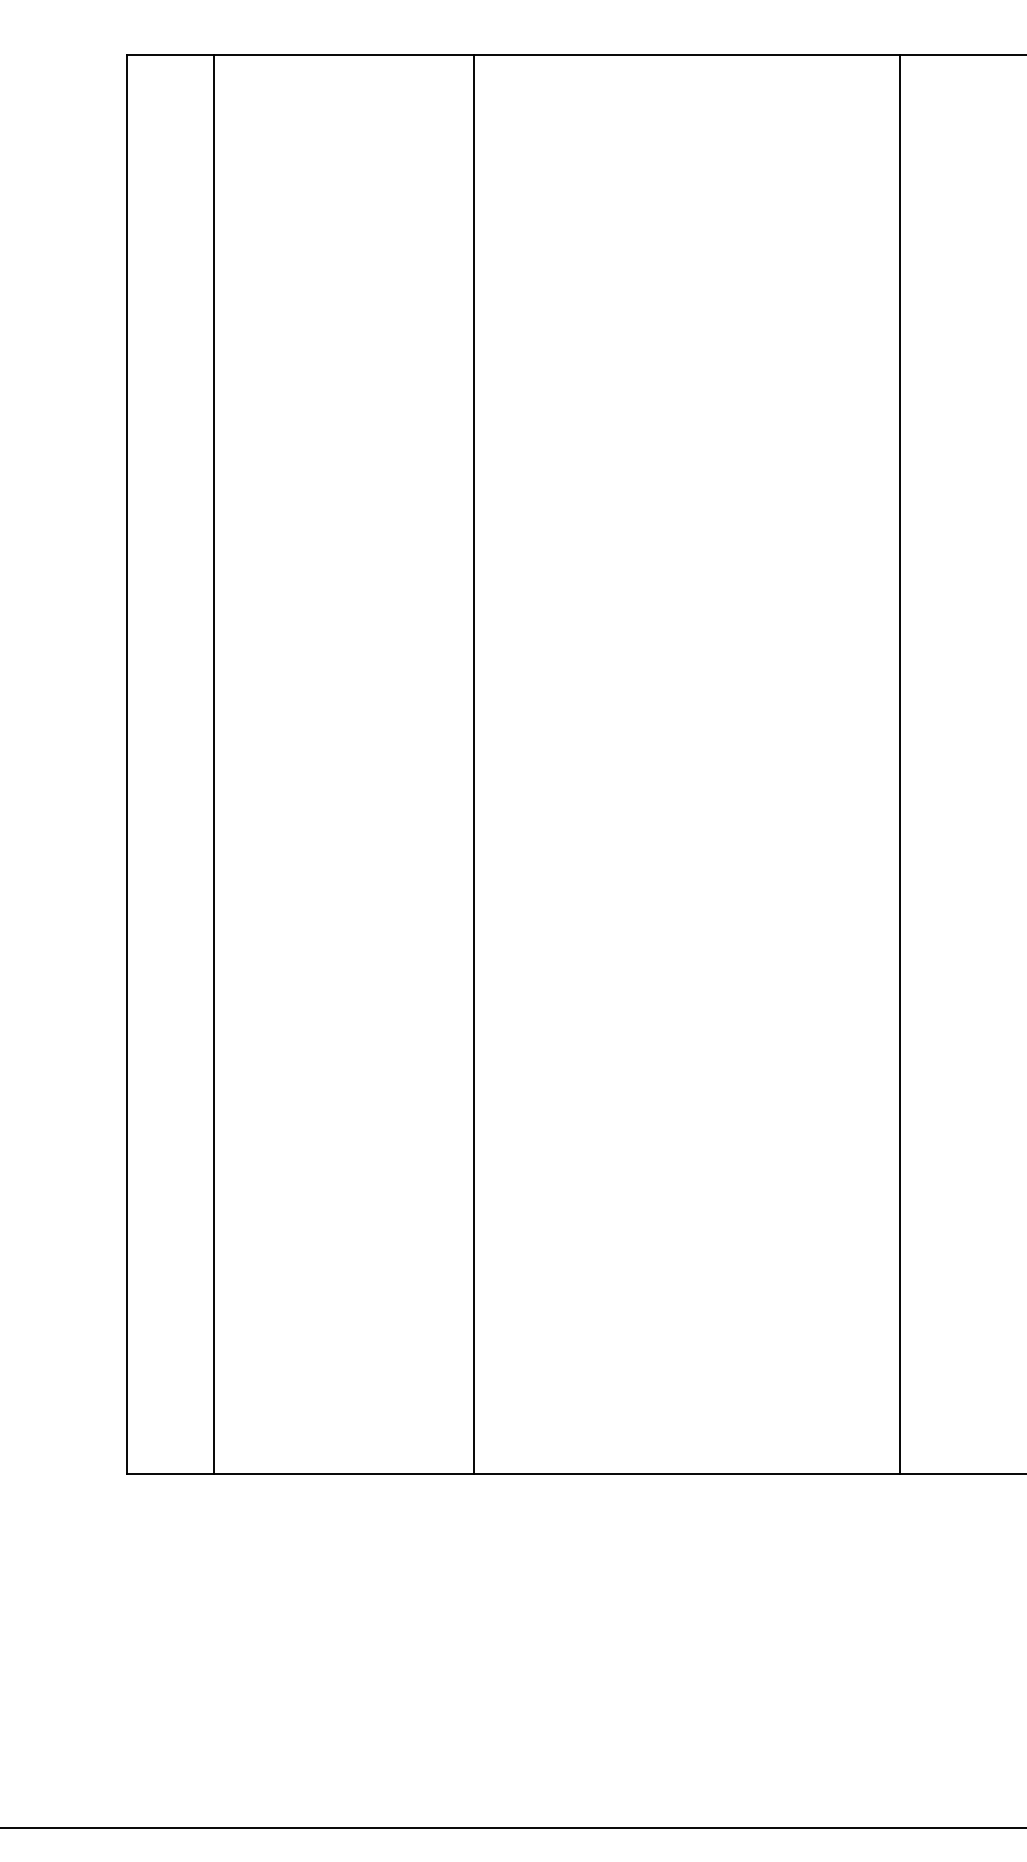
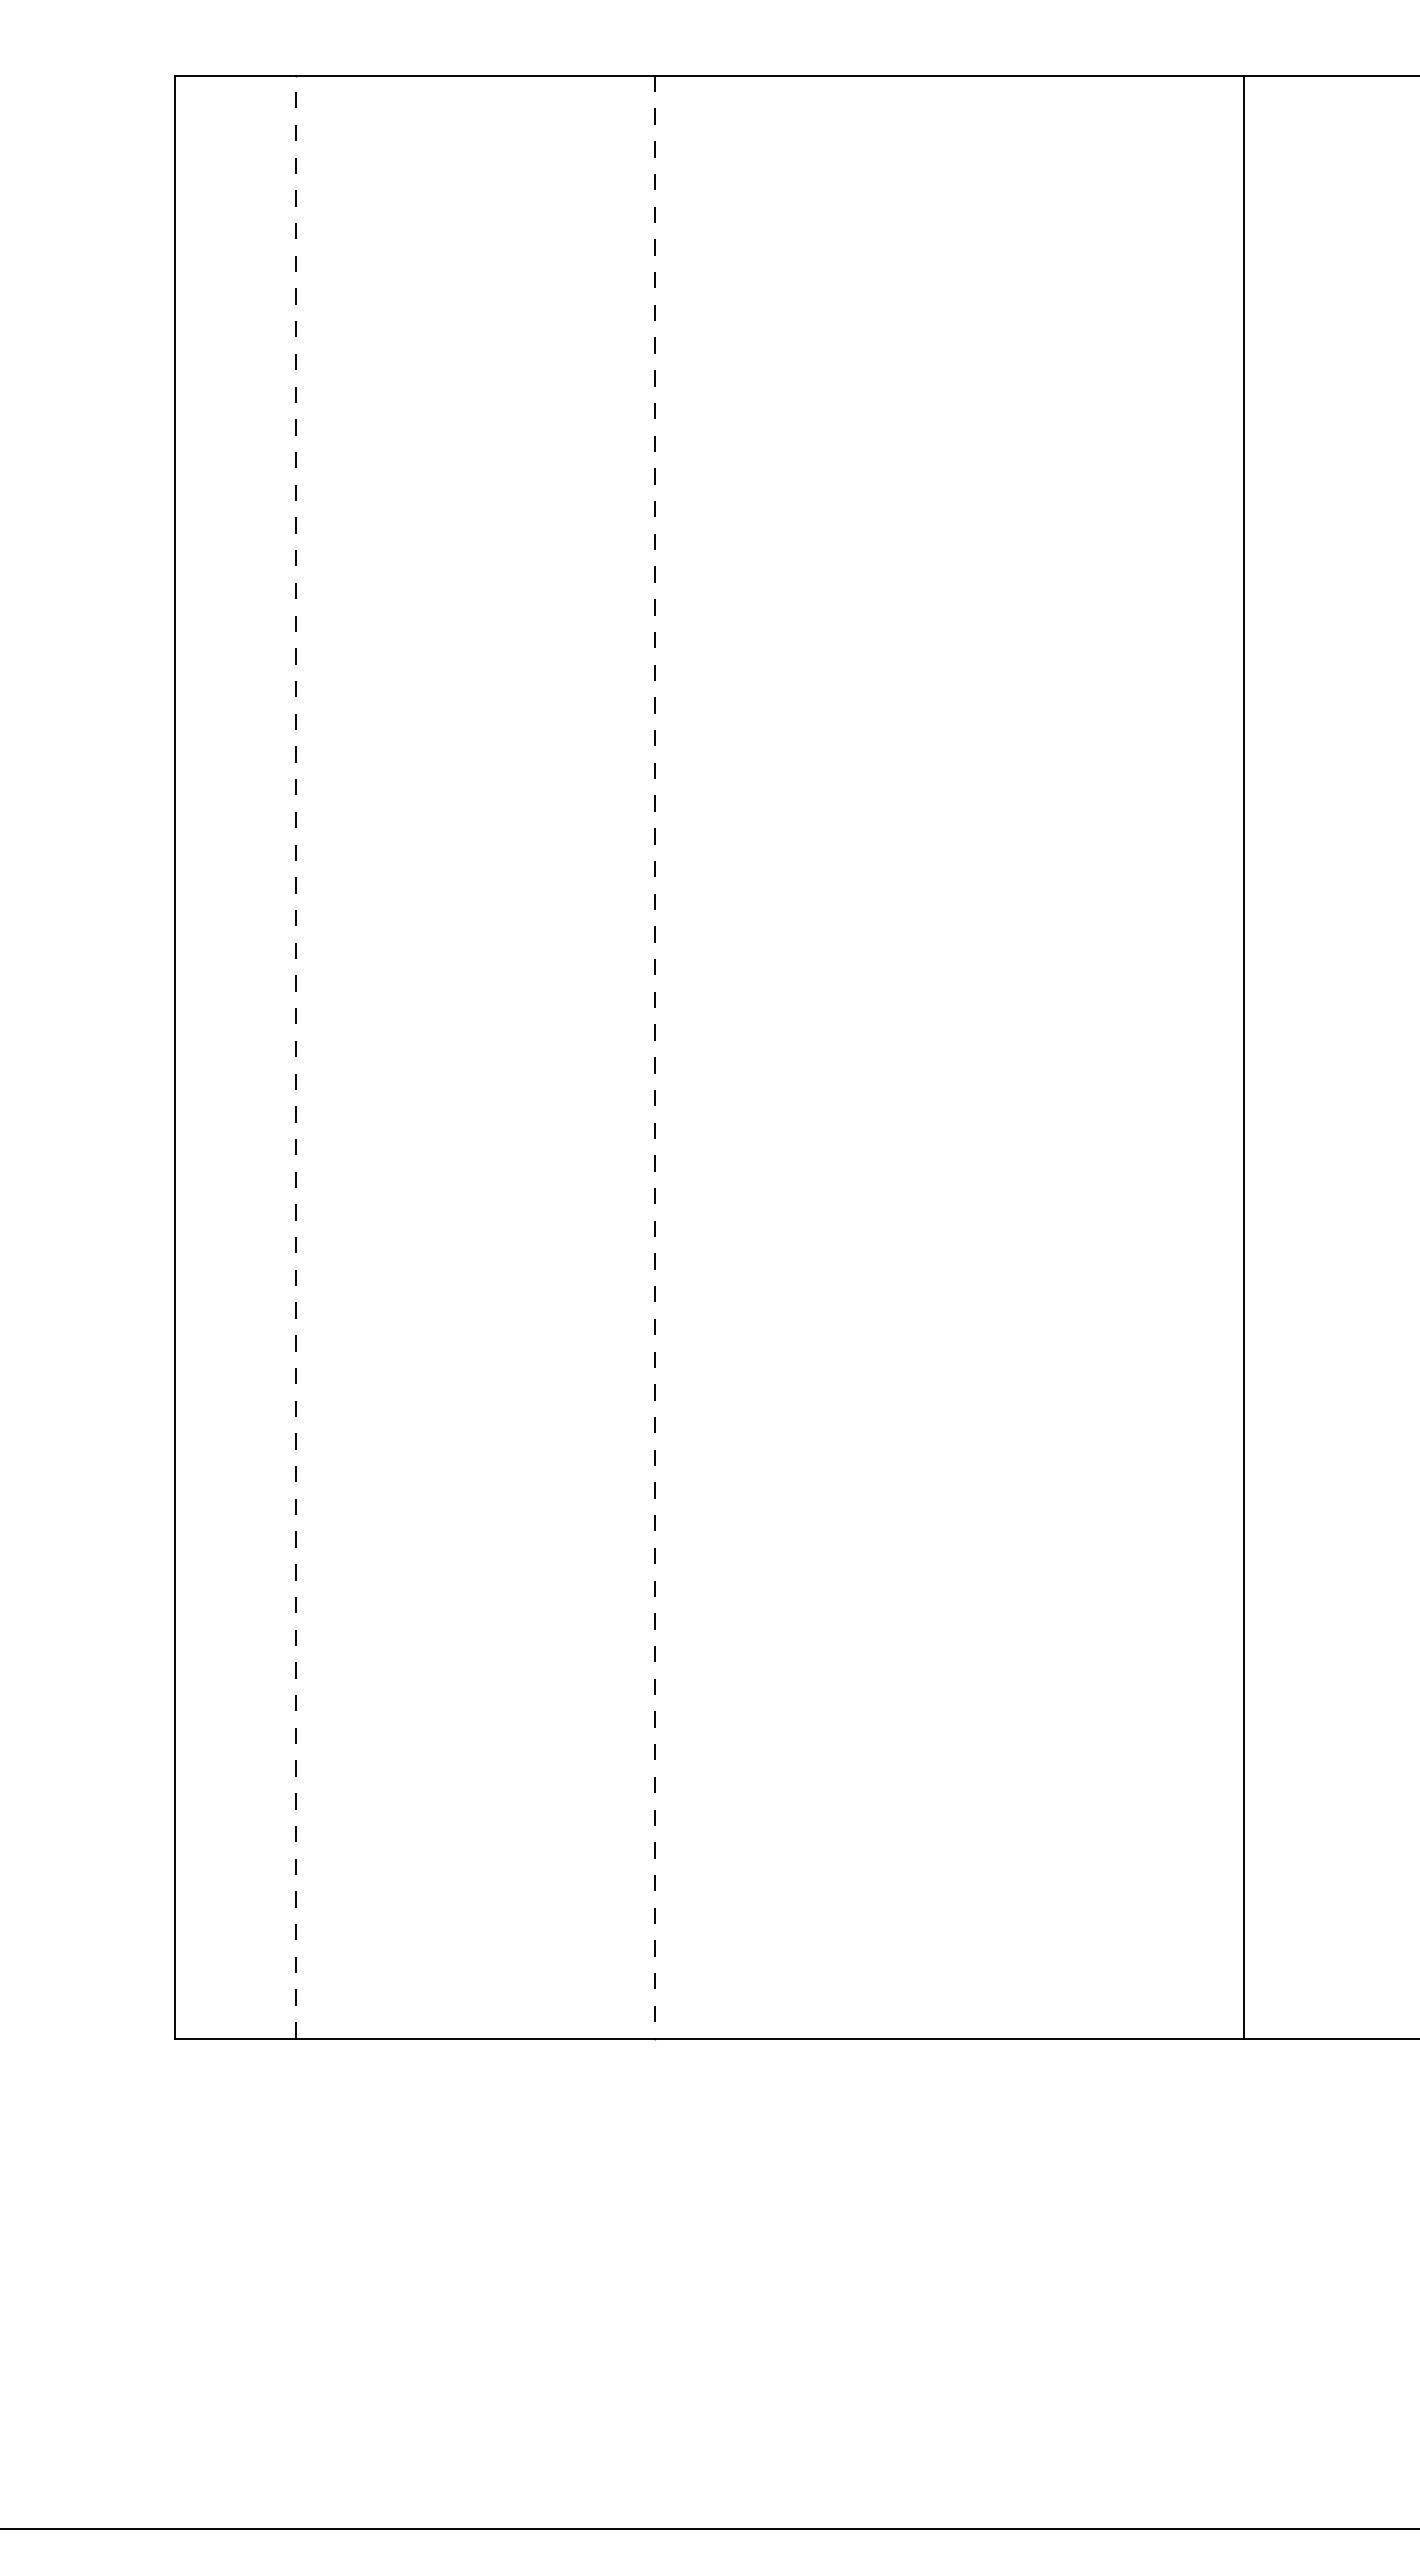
line: (213, 763) -> (295, 1056), solid -> dashed
line: (474, 764) -> (655, 1057), solid -> dashed

